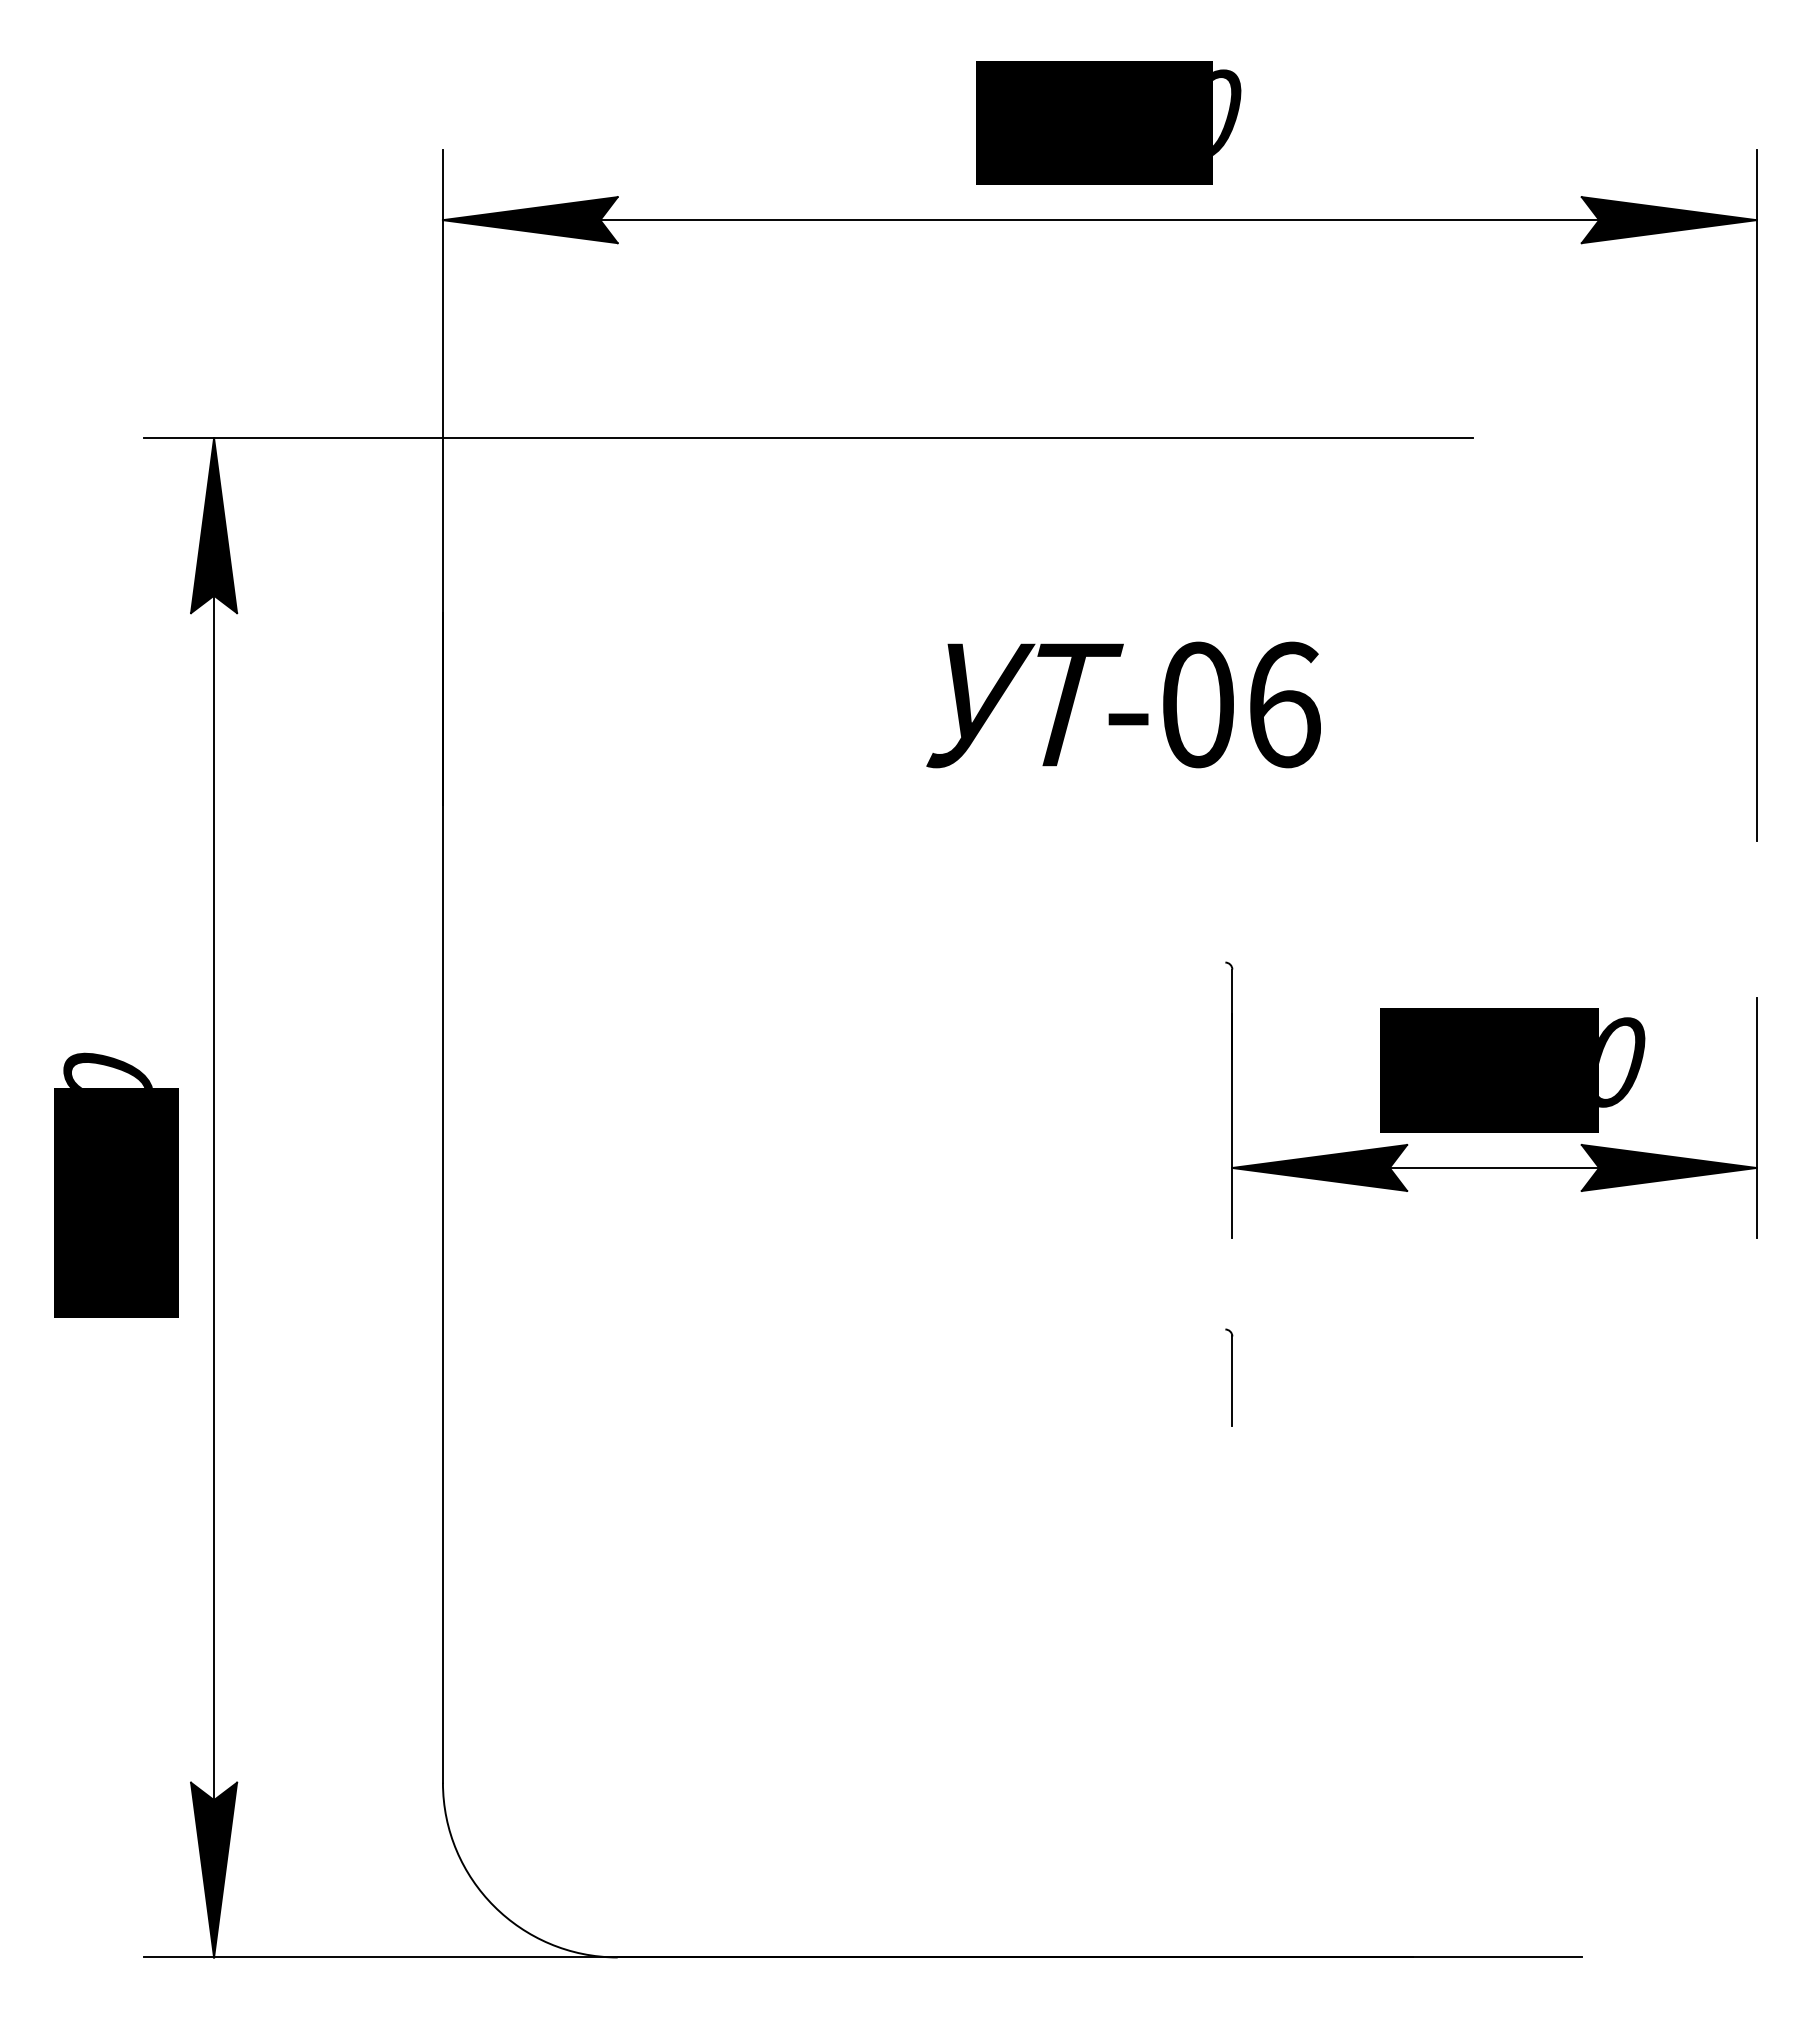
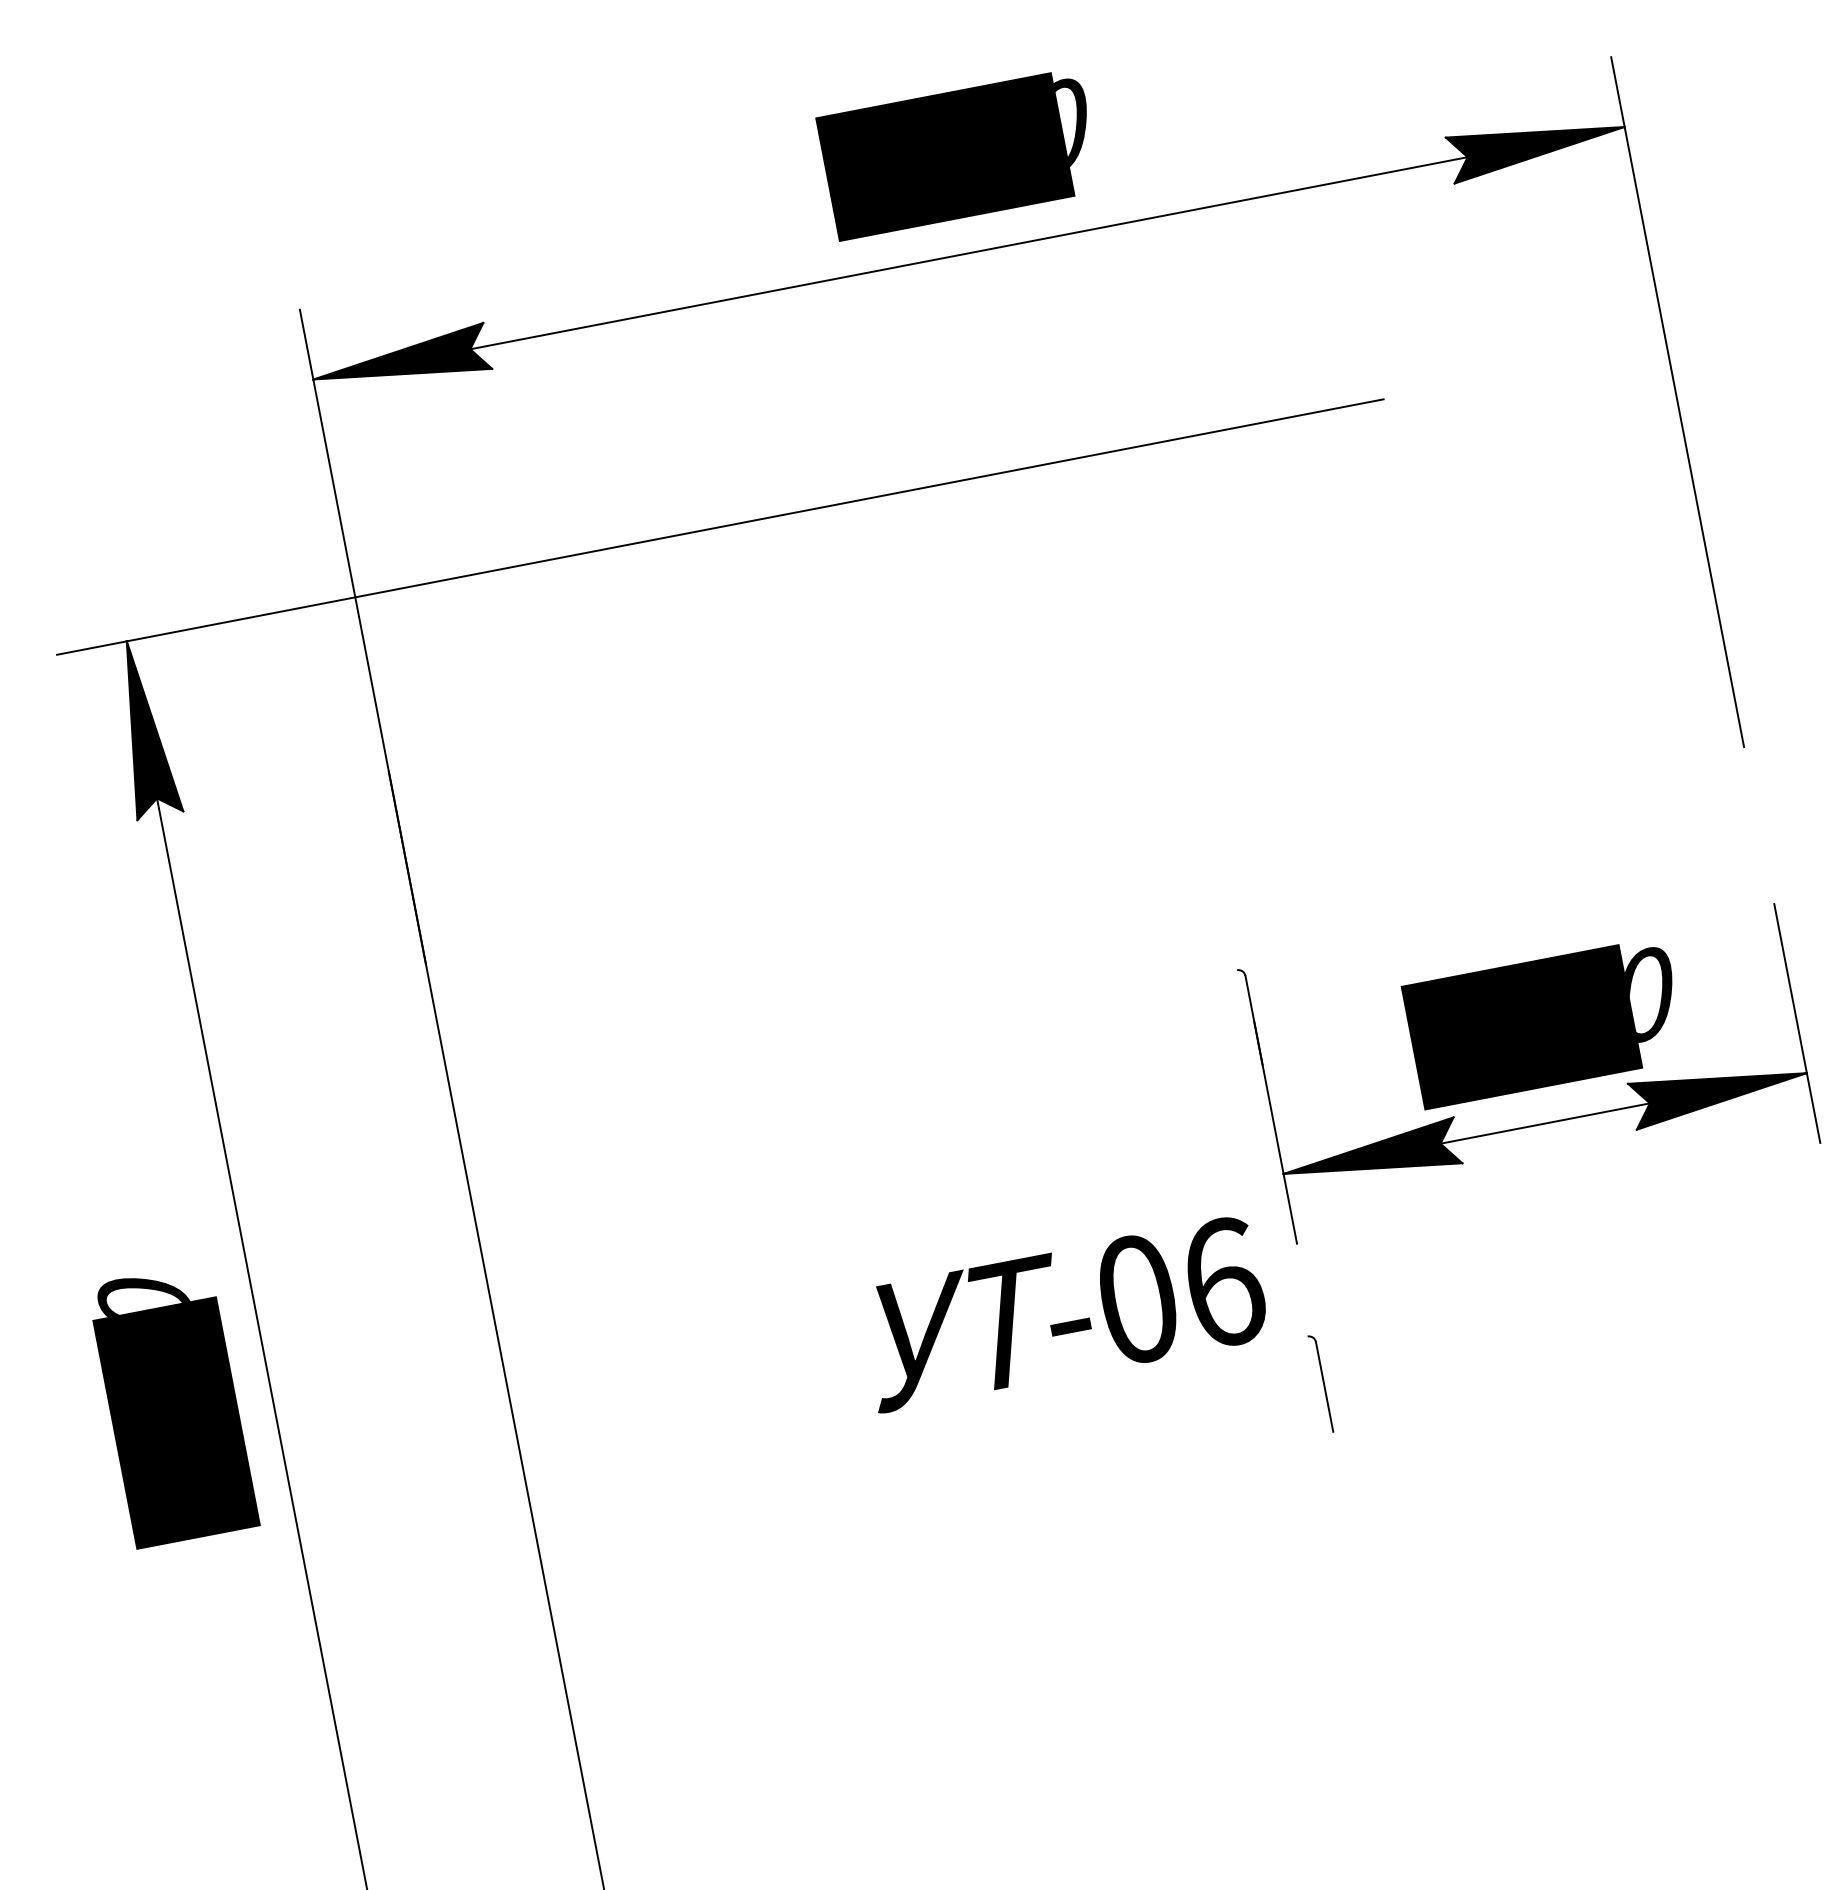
text: (1123, 704) -> (1063, 1313), moved

